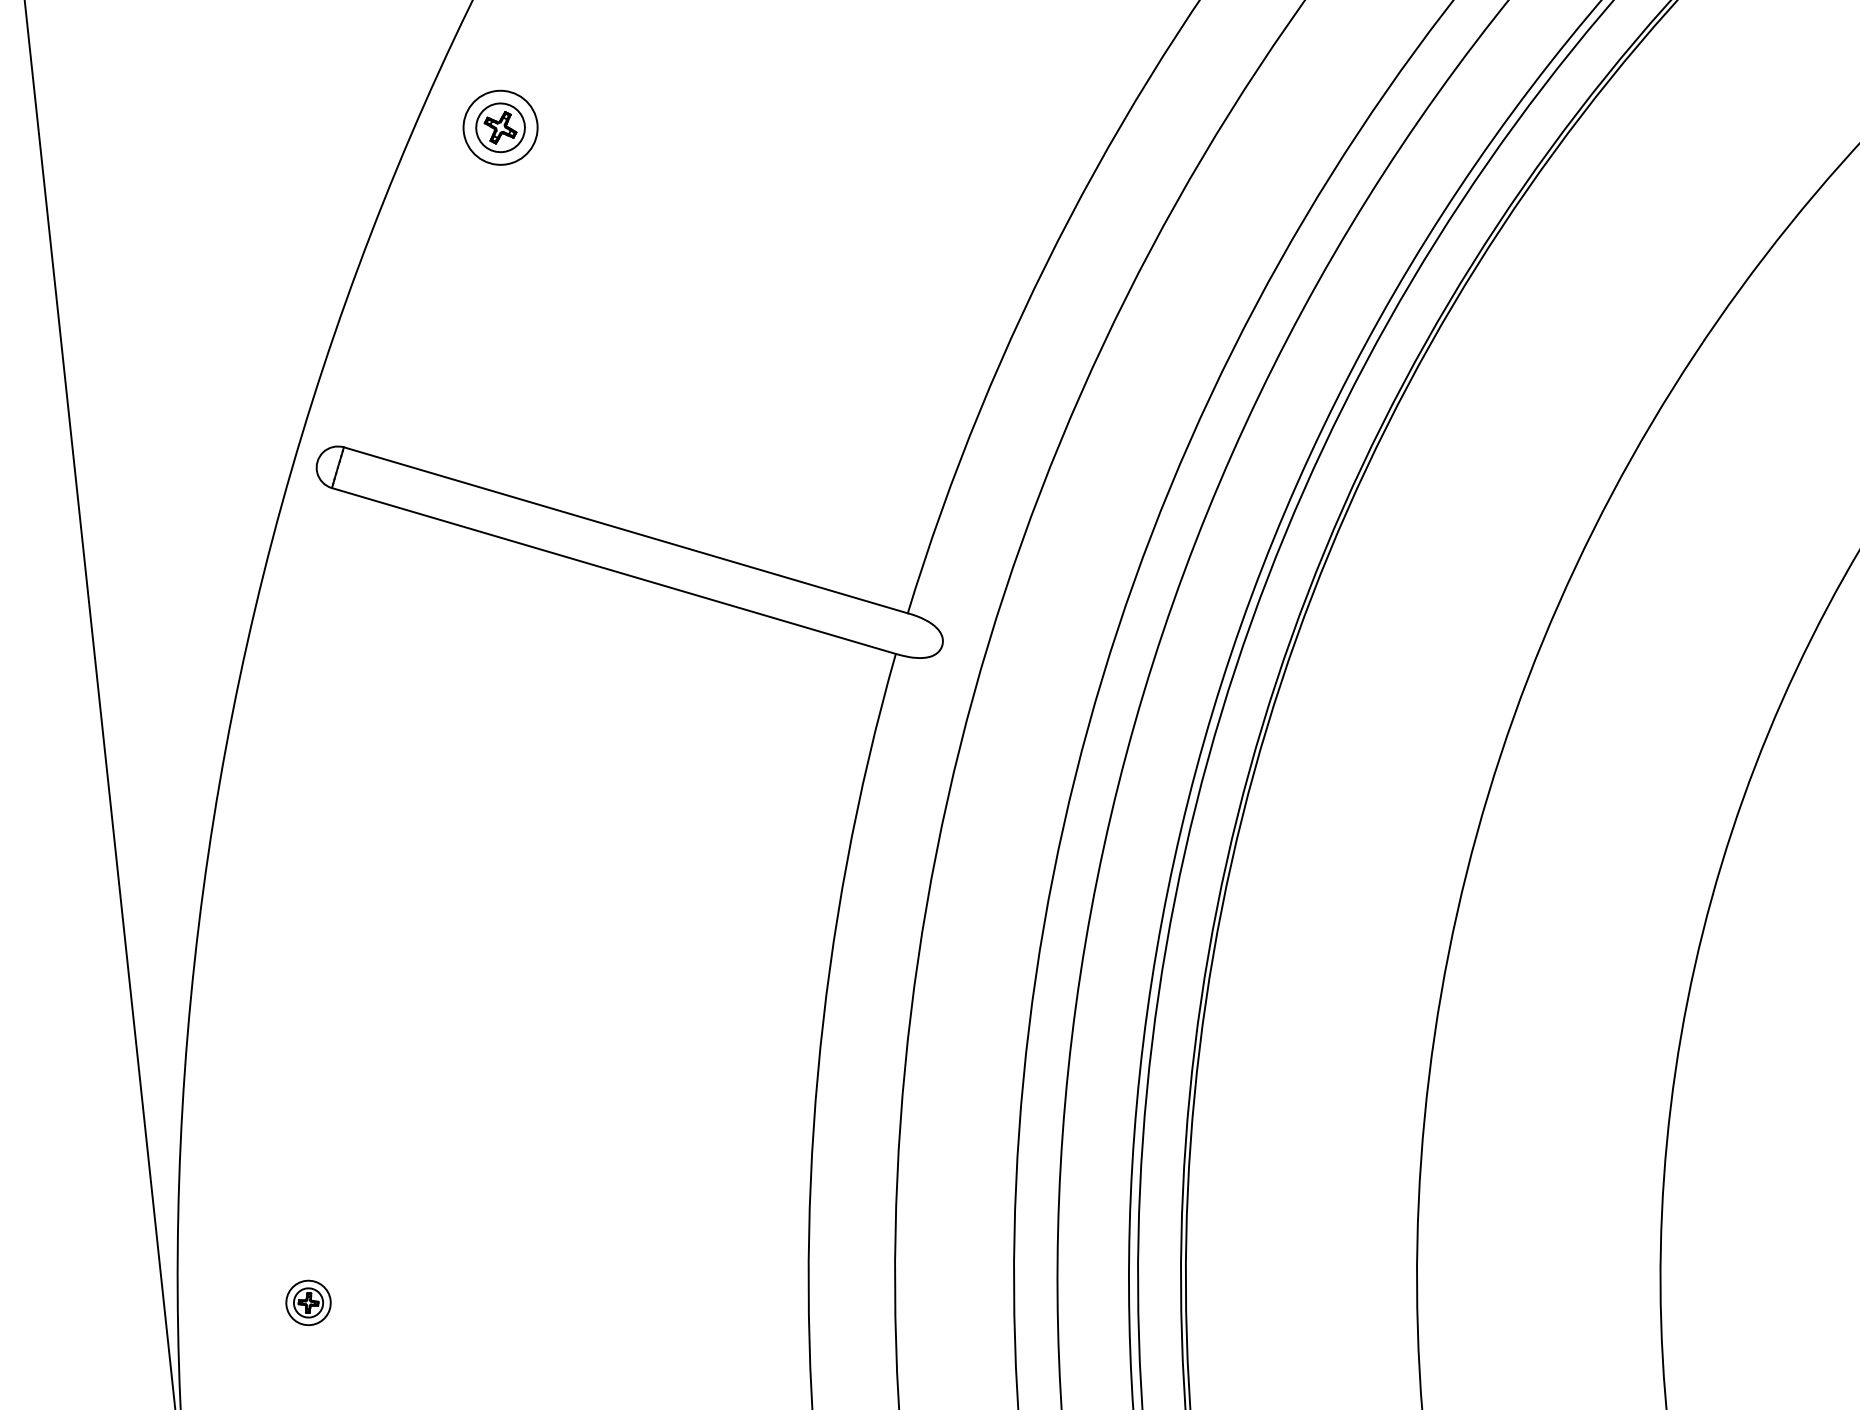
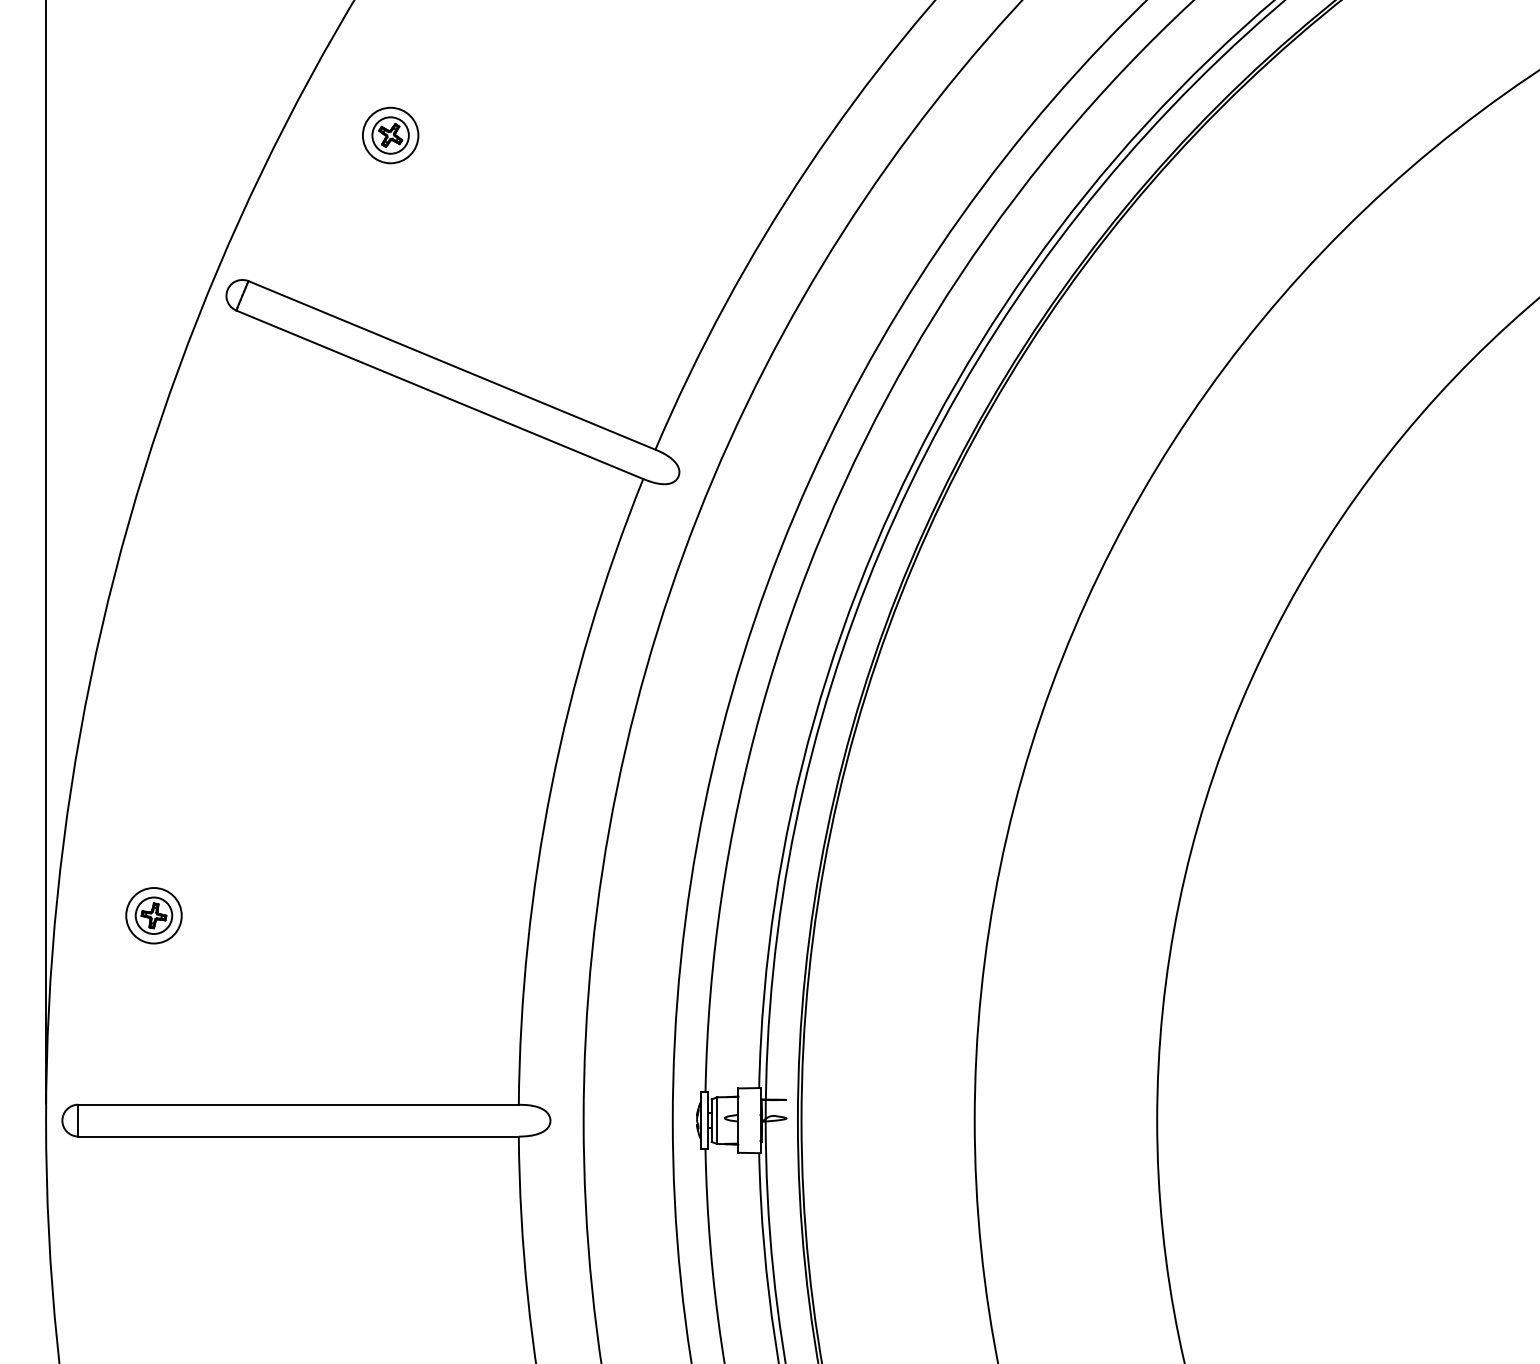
part: (500, 127) -> (390, 135), moved
part: (307, 1302) -> (153, 915), size x1.67

